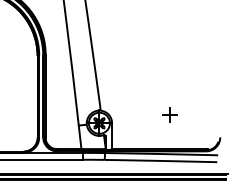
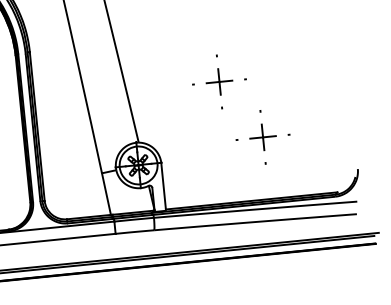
part: (148, 81) -> (219, 81), added

